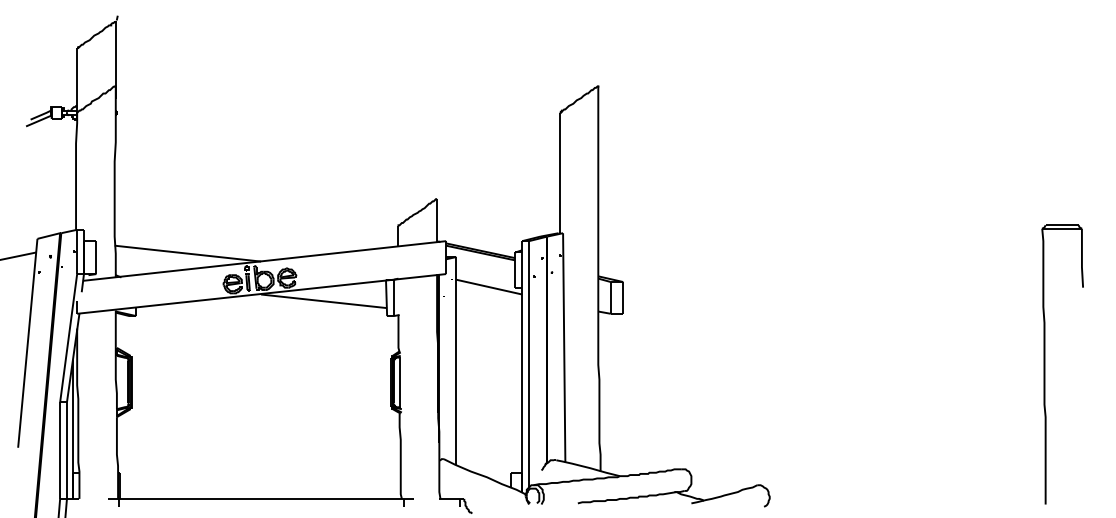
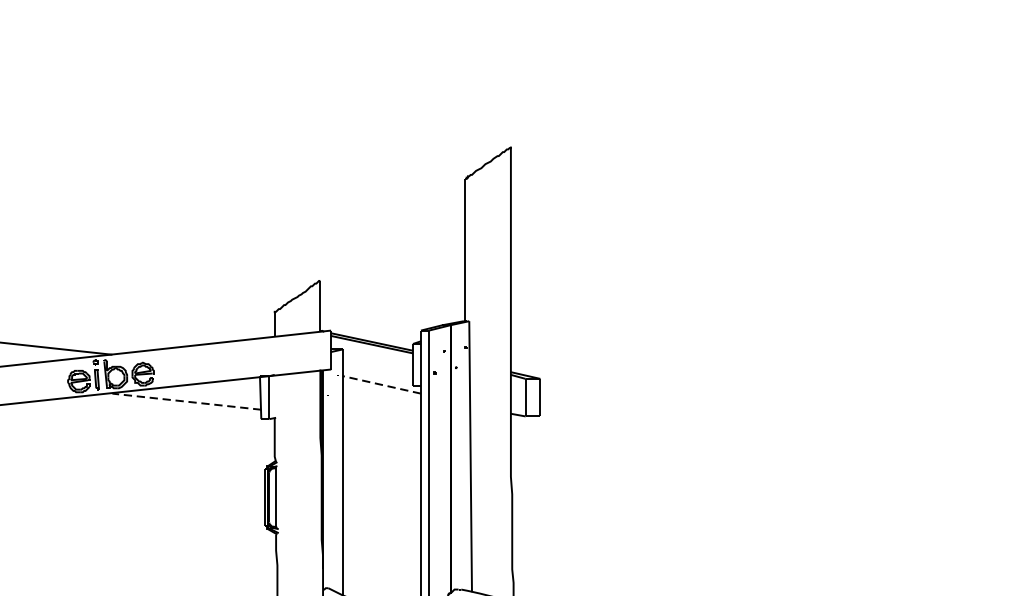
line: (489, 287) -> (382, 385), solid -> dashed
line: (323, 301) -> (186, 401), solid -> dashed

